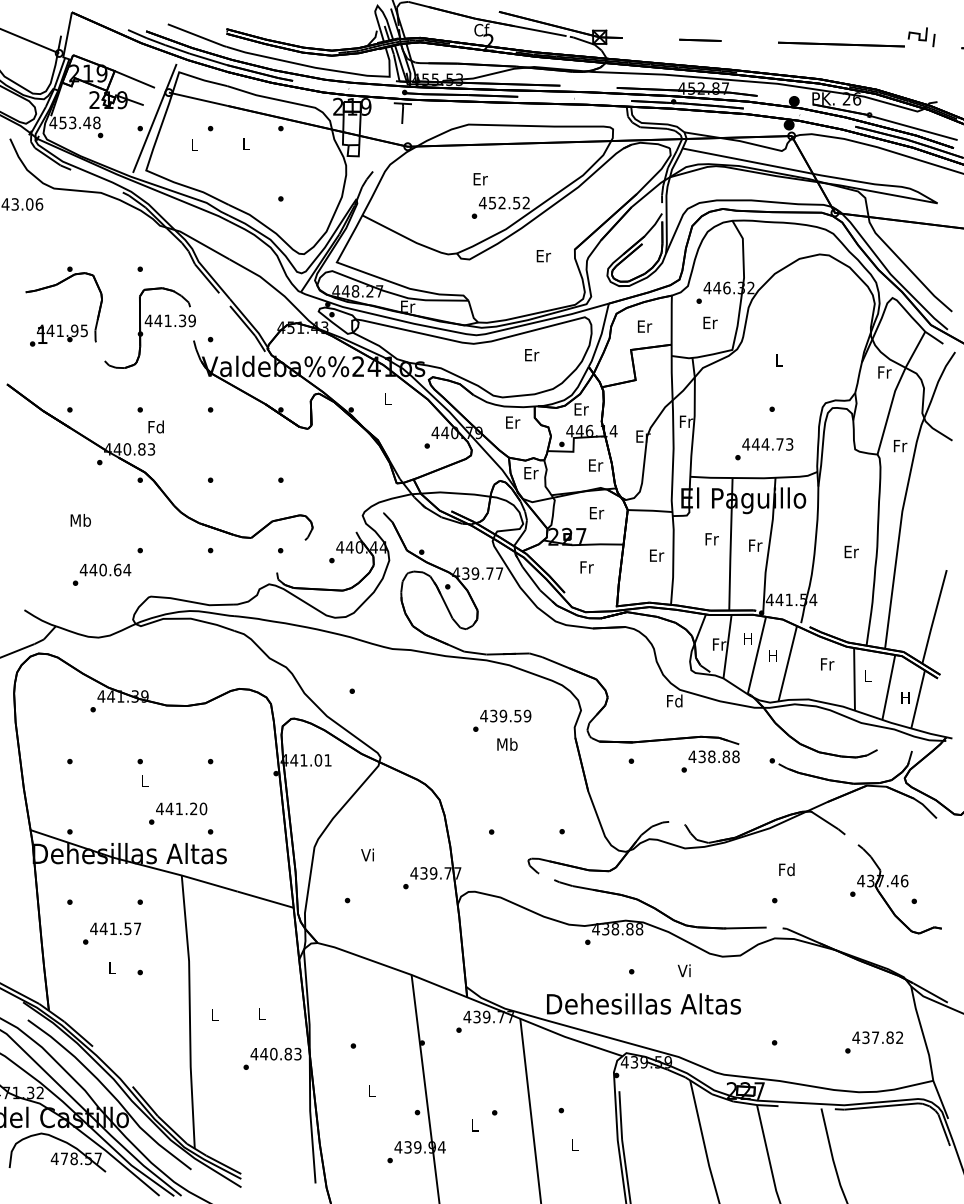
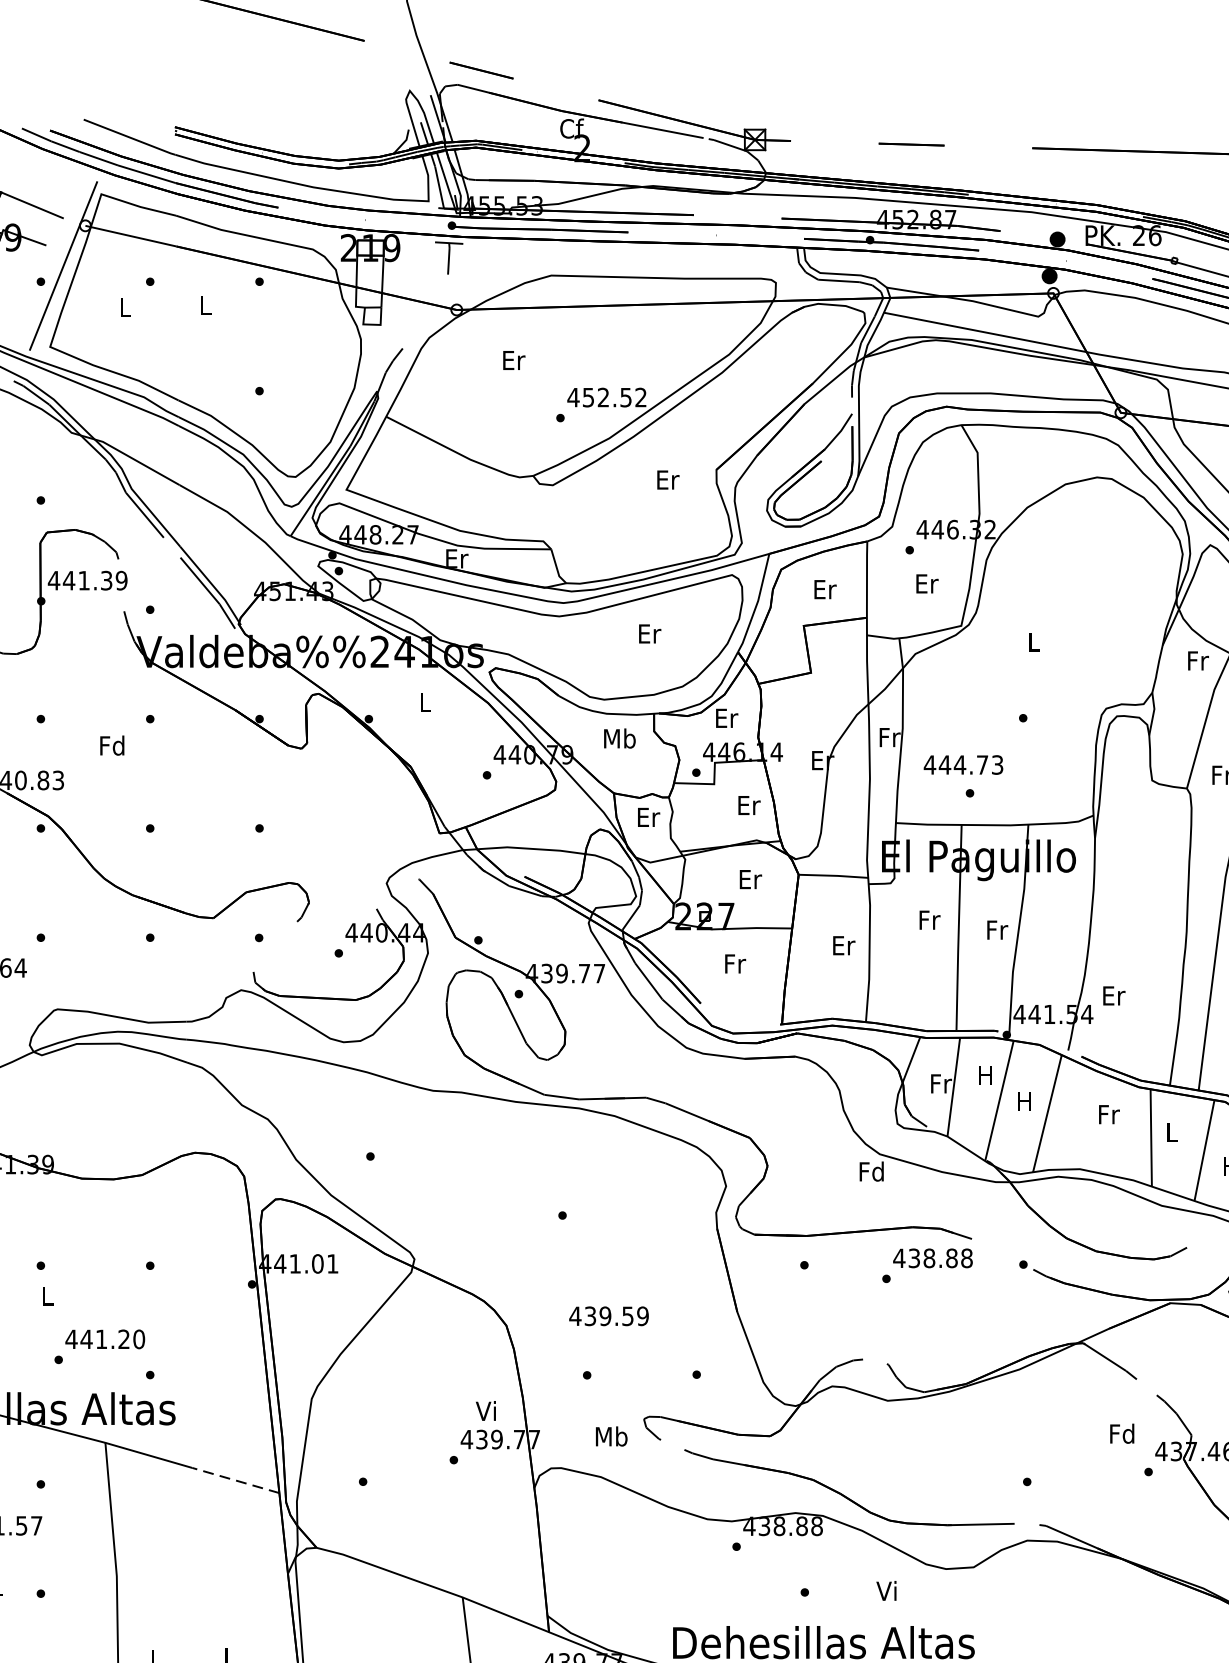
text: (480, 179) -> (513, 360), moved
text: (512, 422) -> (619, 738), Er -> Mb
text: (155, 426) -> (111, 744), moved
text: (767, 444) -> (963, 765), moved
text: (851, 551) -> (1113, 995), moved
text: (505, 715) -> (608, 1315), moved
text: (507, 744) -> (611, 1436), moved
text: (367, 854) -> (485, 1410), moved
text: (786, 869) -> (1121, 1433), moved
line: (265, 899) -> (235, 1480), solid -> dashed

